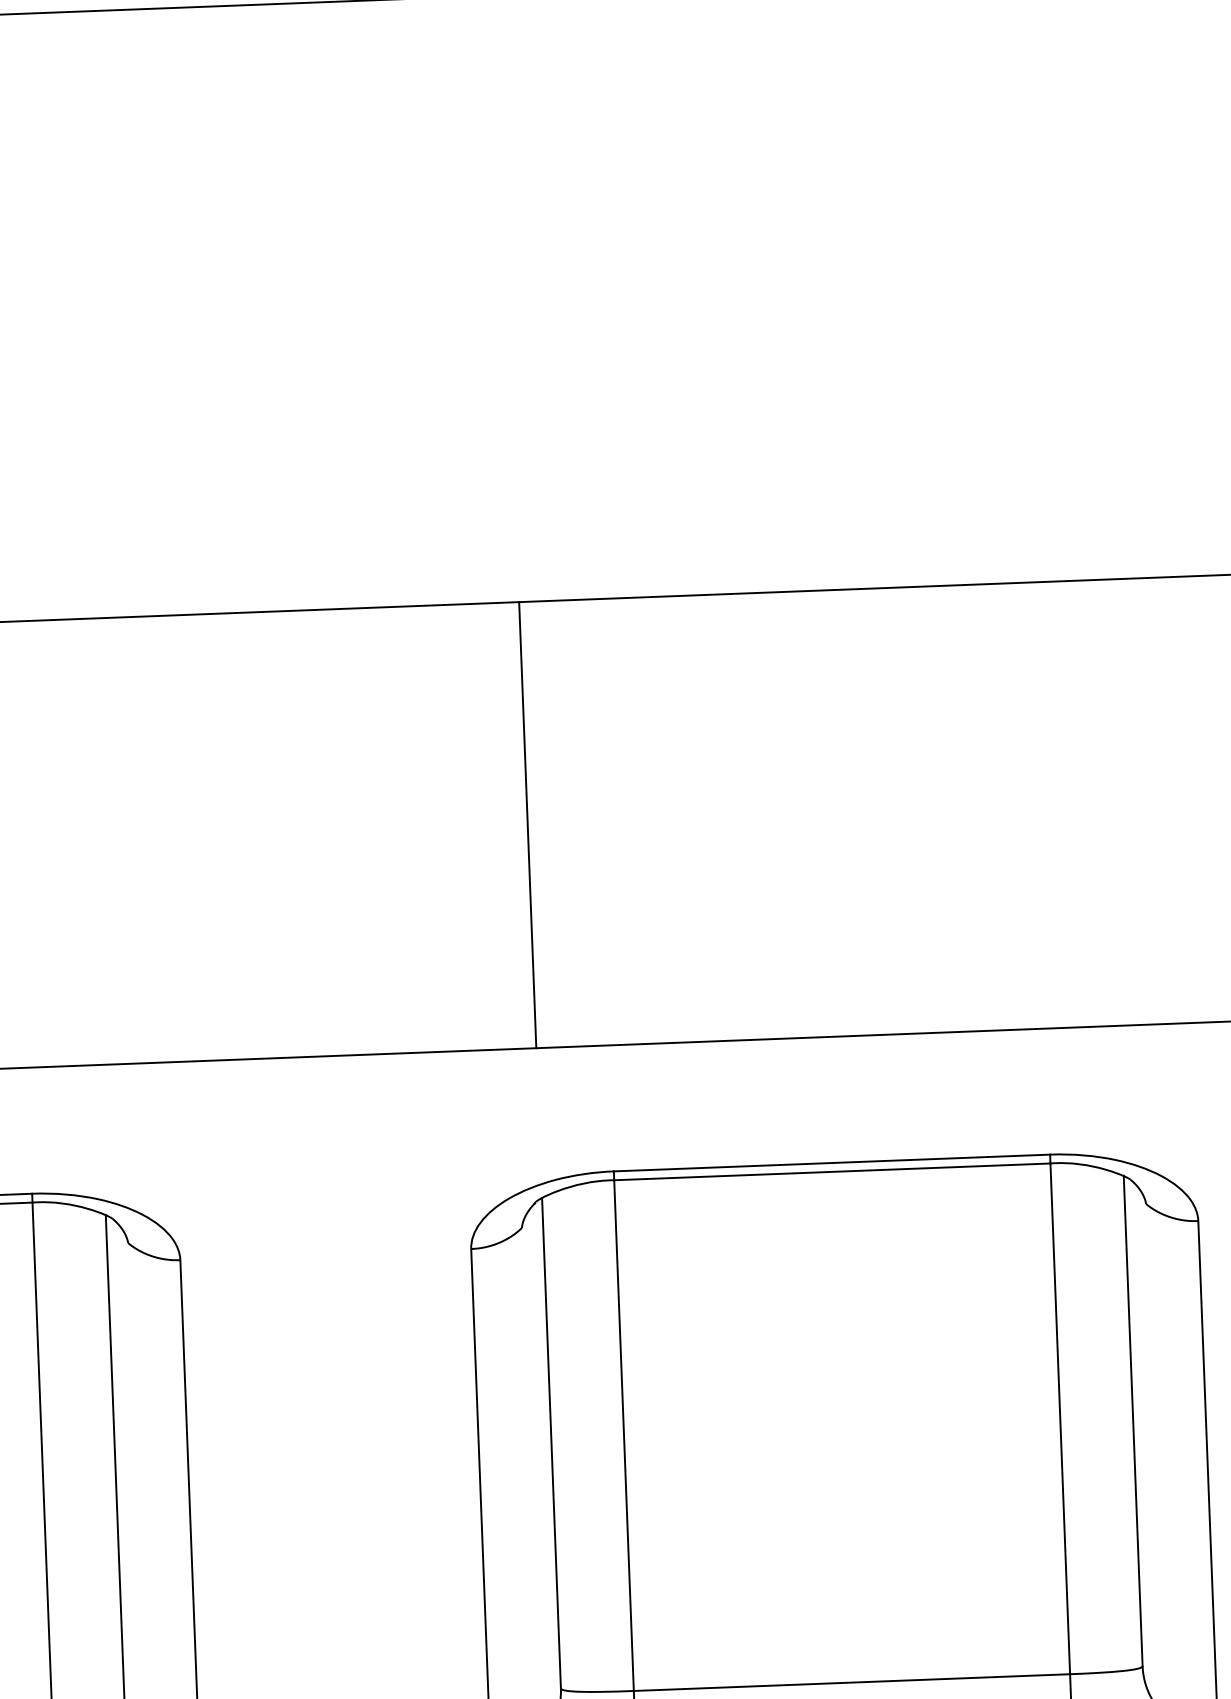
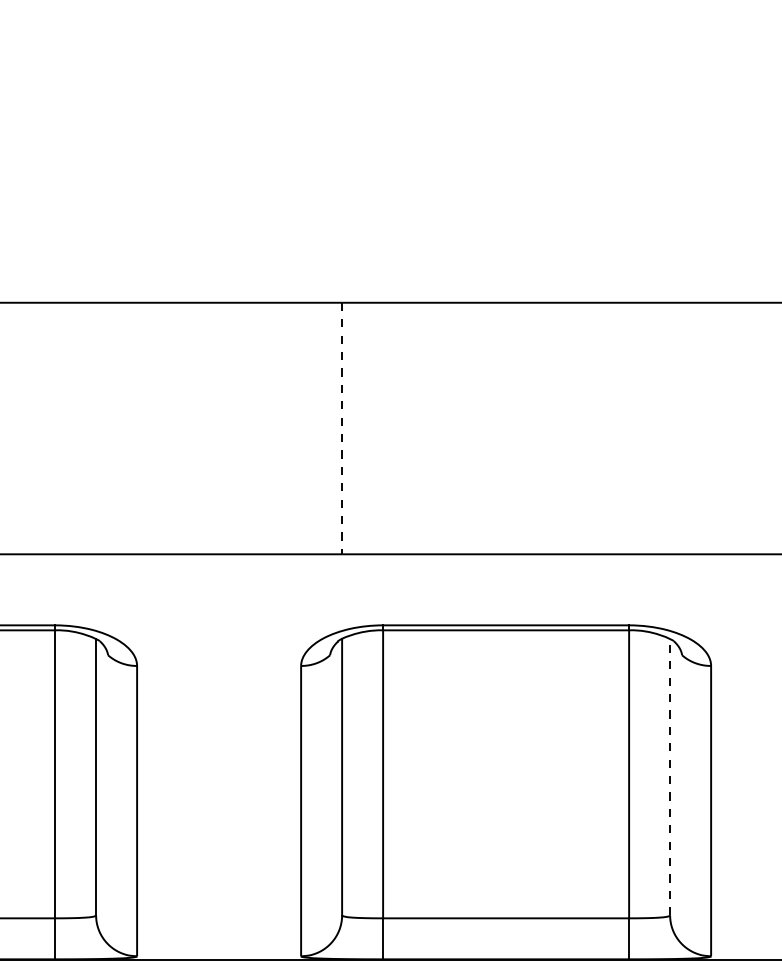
line: (528, 825) -> (342, 428), solid -> dashed
line: (1133, 1419) -> (670, 776), solid -> dashed

